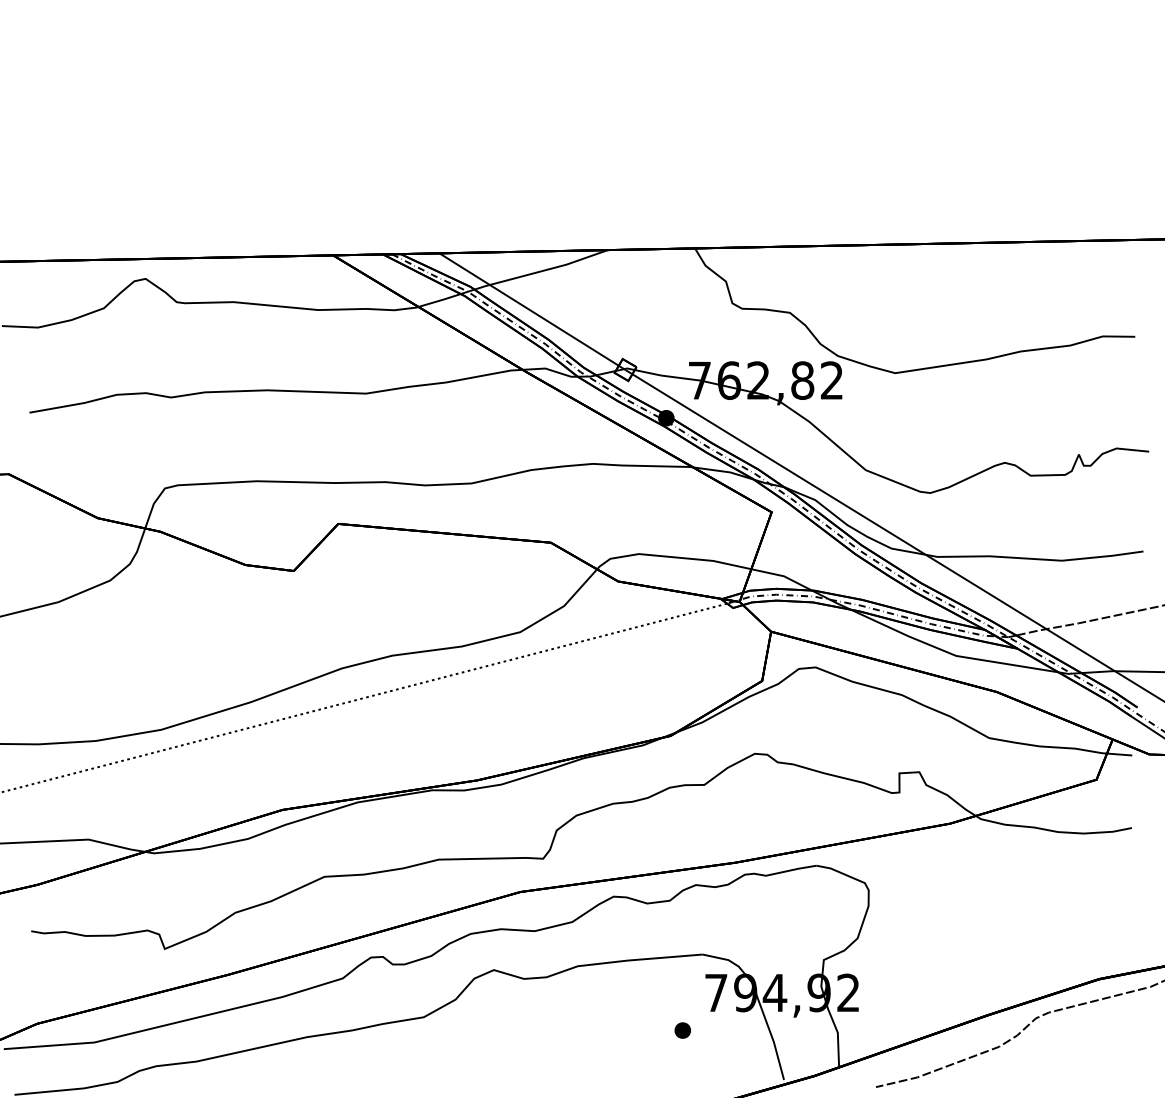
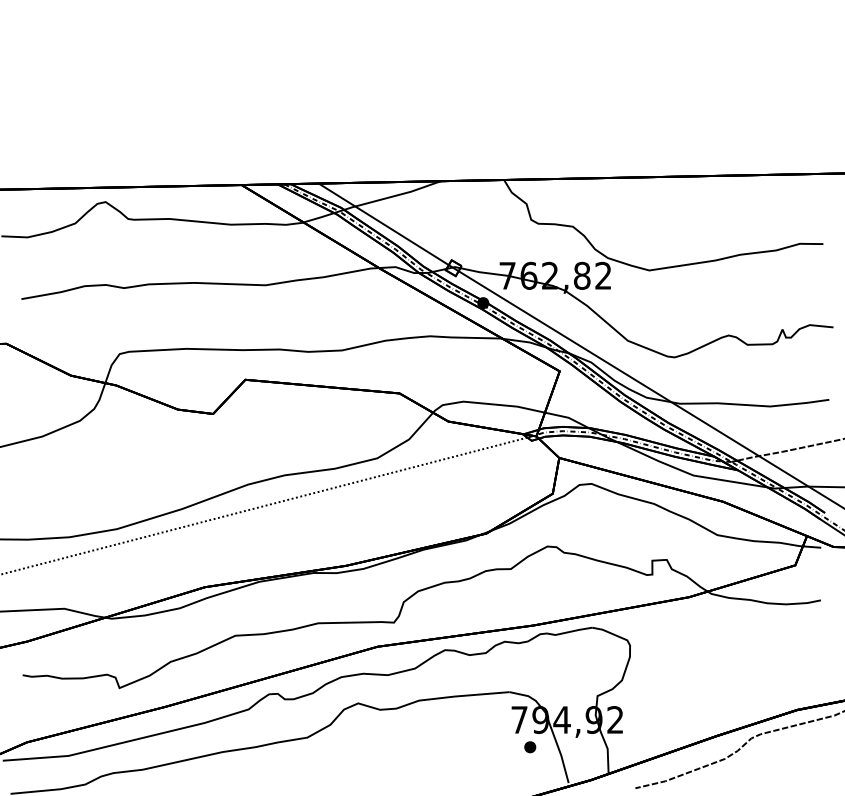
part: (683, 1030) -> (530, 747), moved

